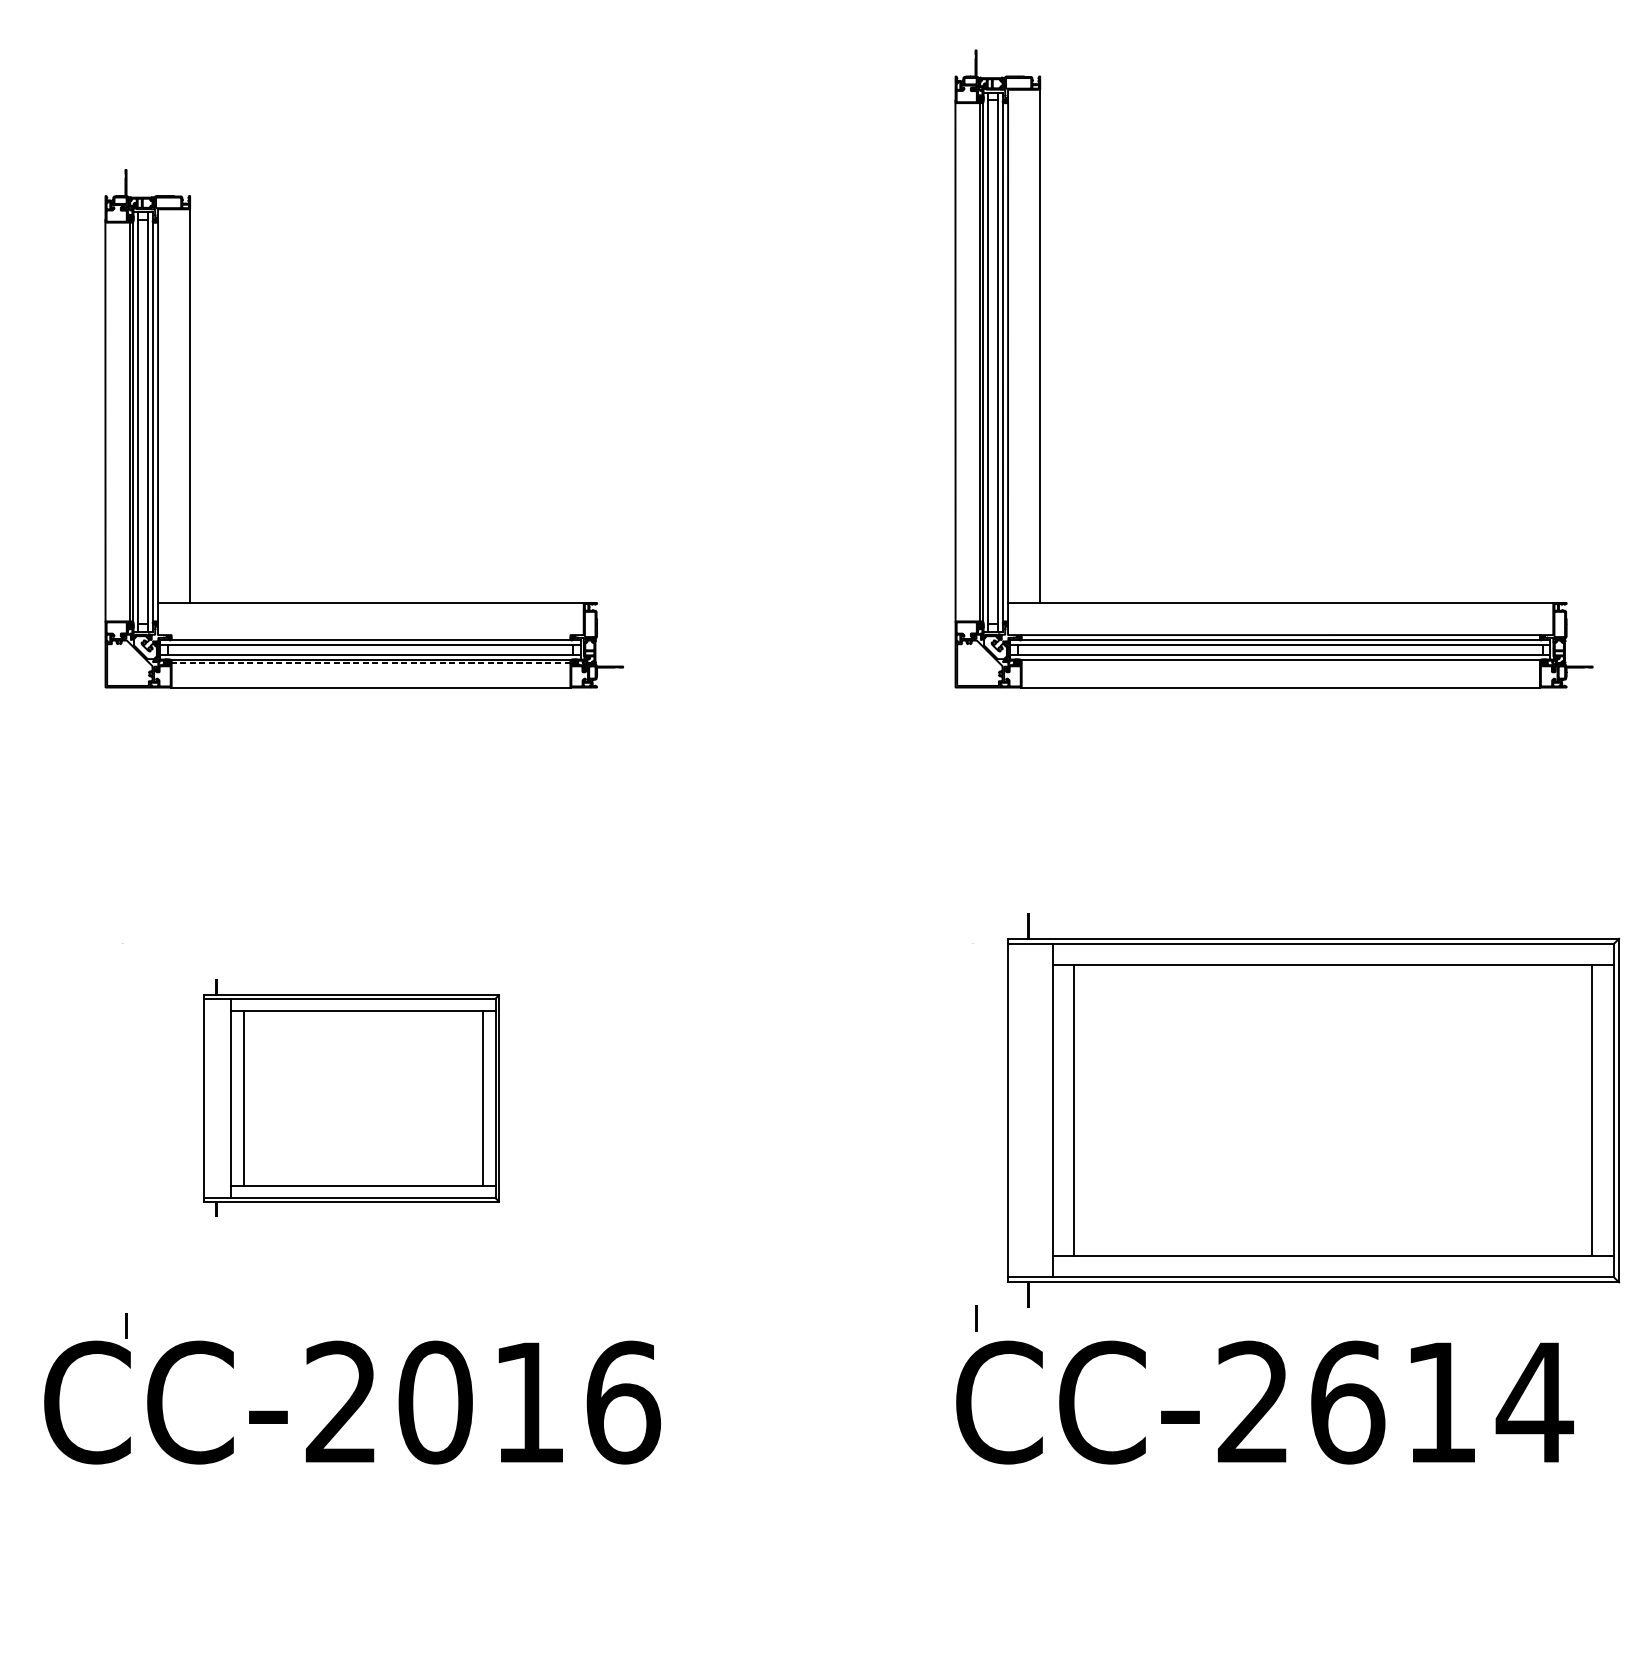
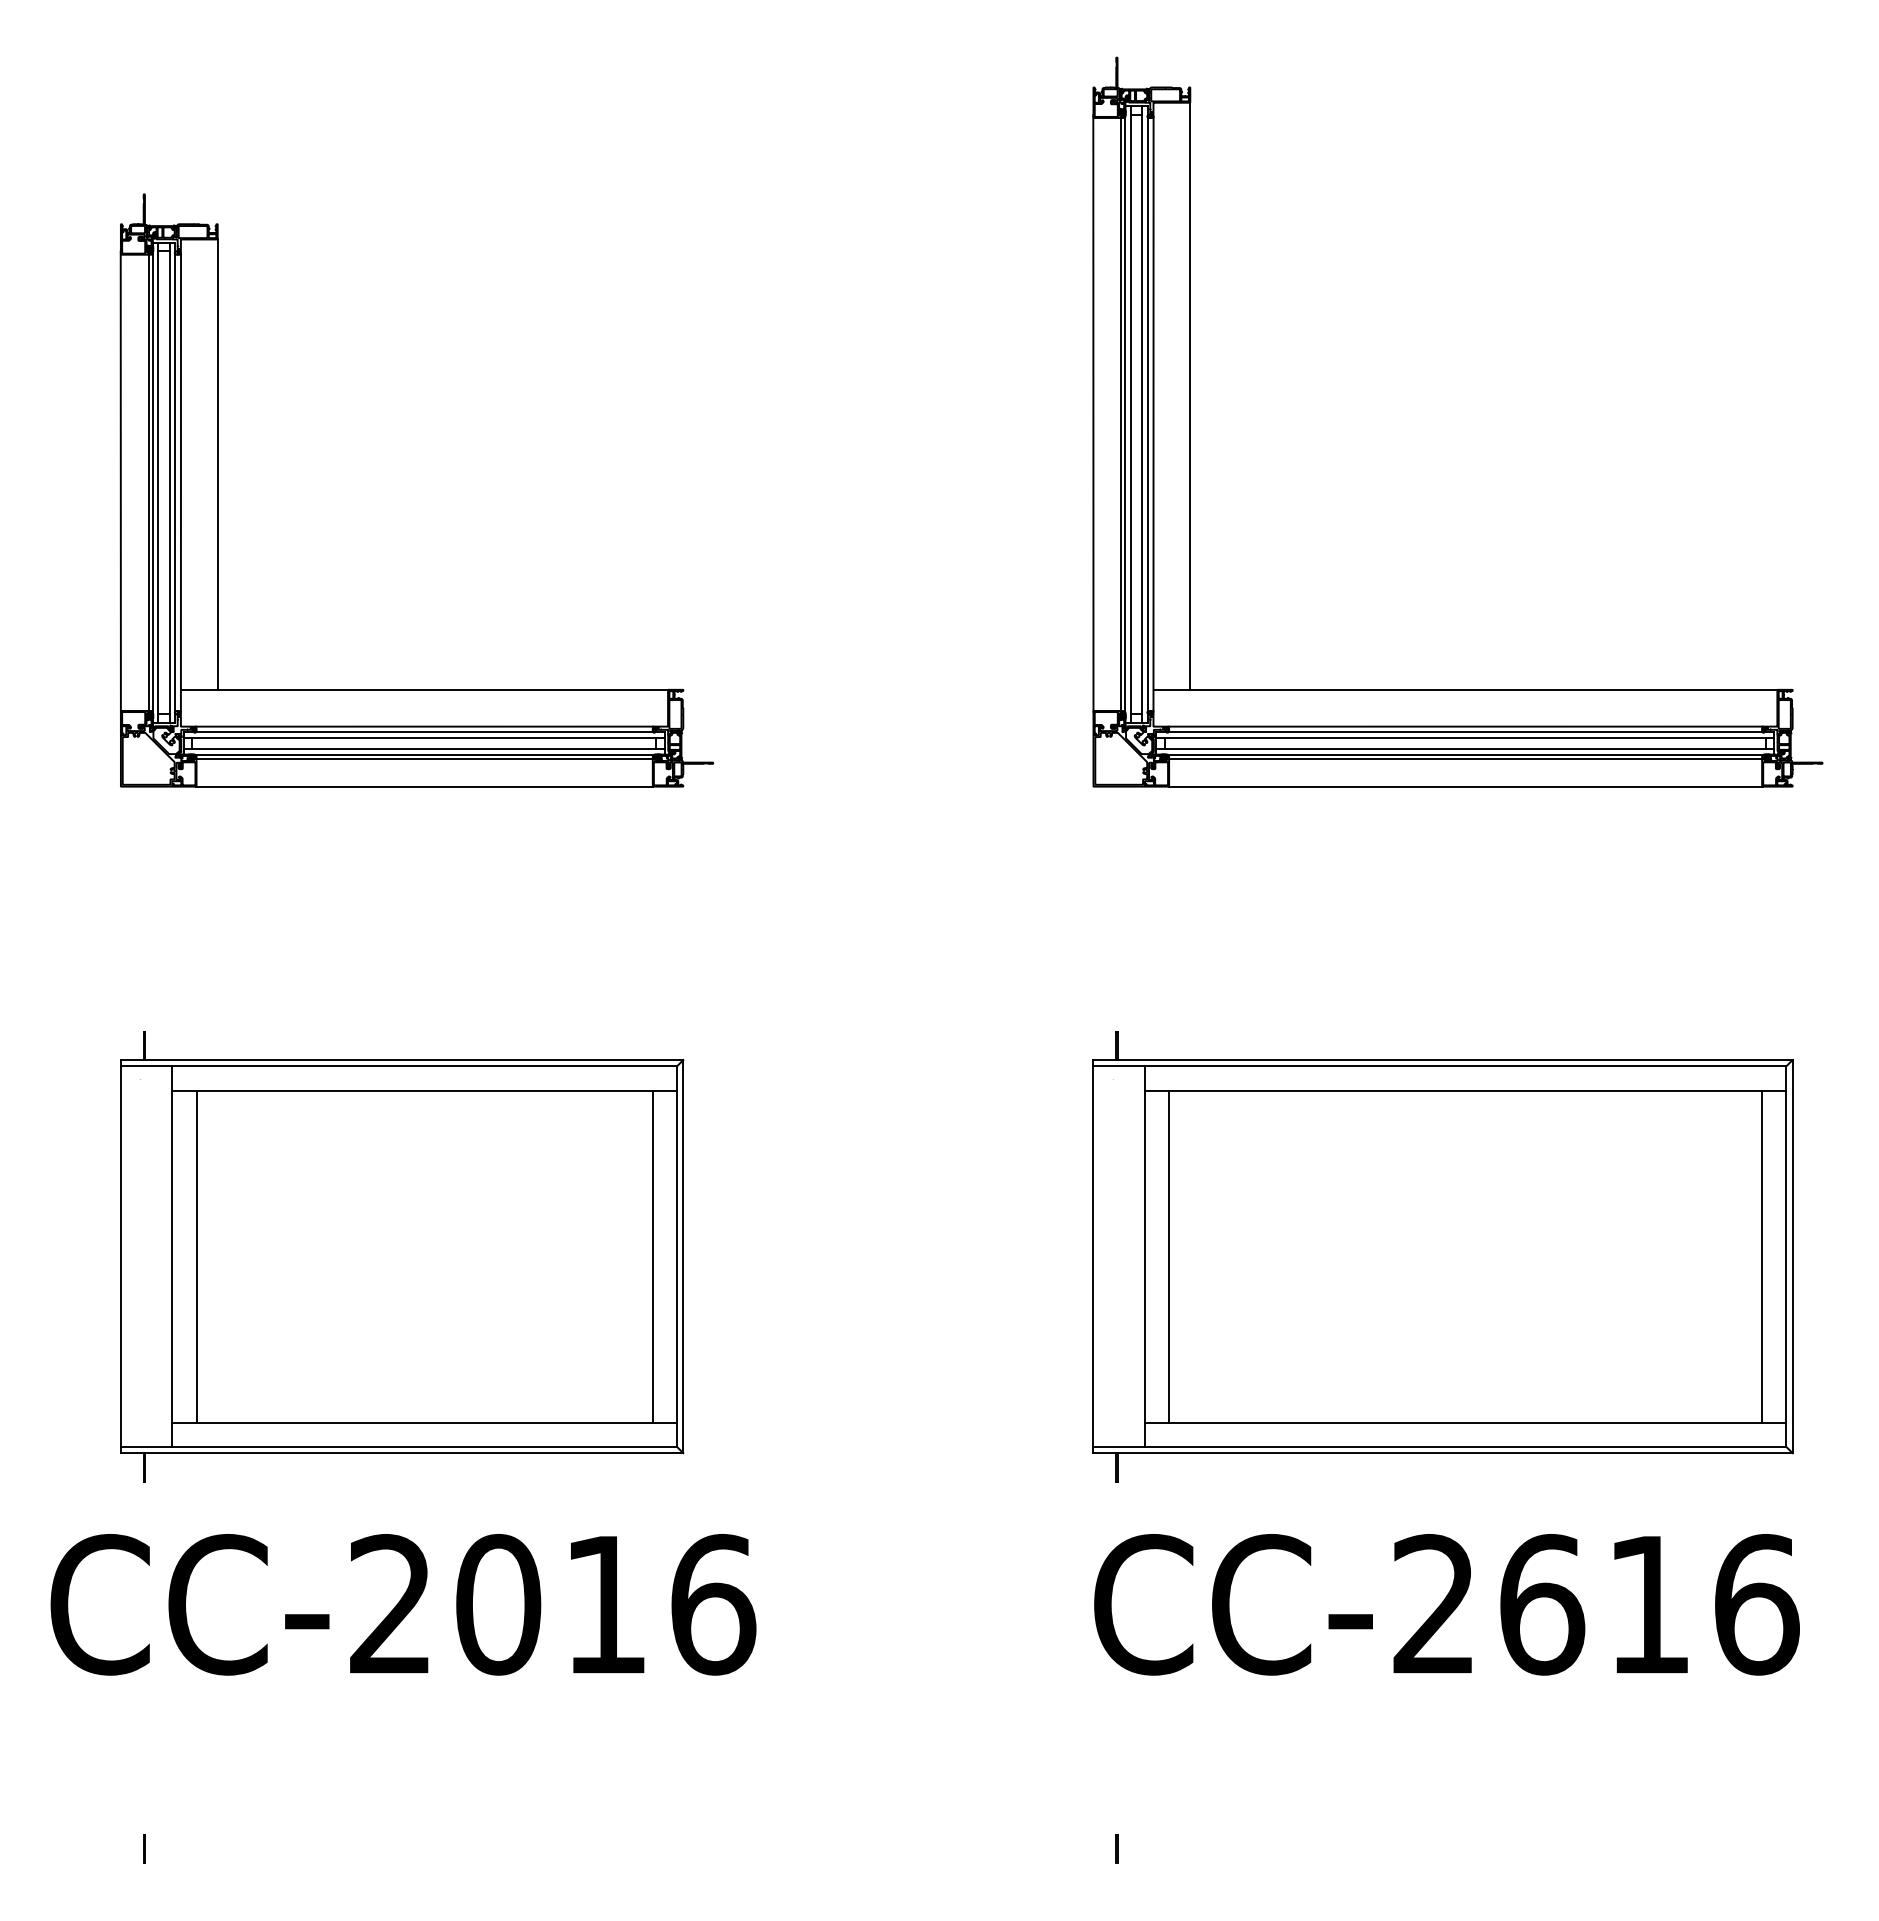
line: (370, 634) -> (424, 726), added
line: (370, 663) -> (424, 759), dashed -> solid
line: (1280, 663) -> (1465, 759), added
part: (351, 1098) -> (402, 1256), size x1.67
part: (1313, 1110) -> (1442, 1256), moved
line: (975, 1317) -> (1116, 1848), moved
line: (126, 1325) -> (144, 1848), moved
text: (1535, 1402) -> (1756, 1604), CC-2614 -> CC-2616

